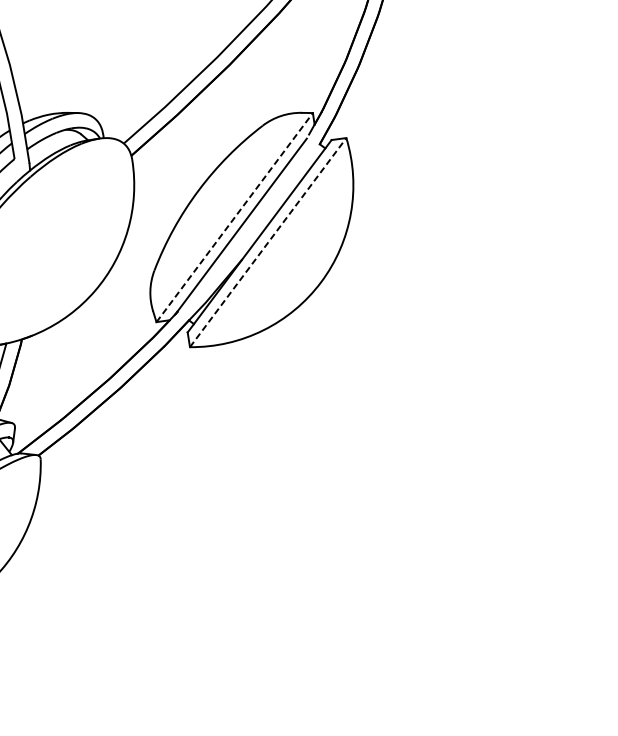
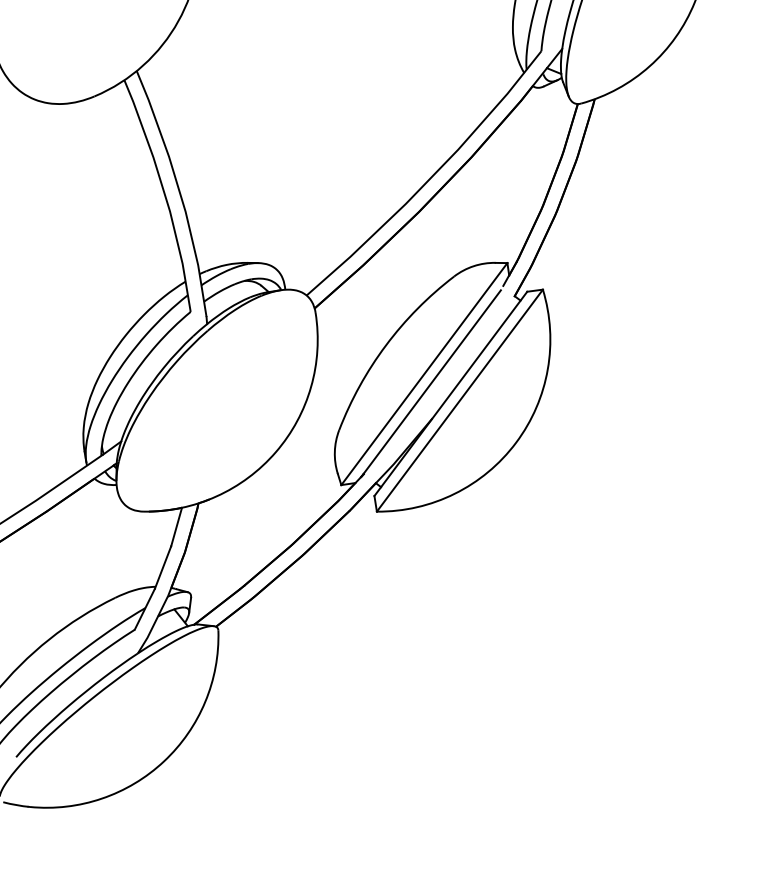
line: (234, 217) -> (424, 374), dashed -> solid
line: (267, 242) -> (459, 400), dashed -> solid

